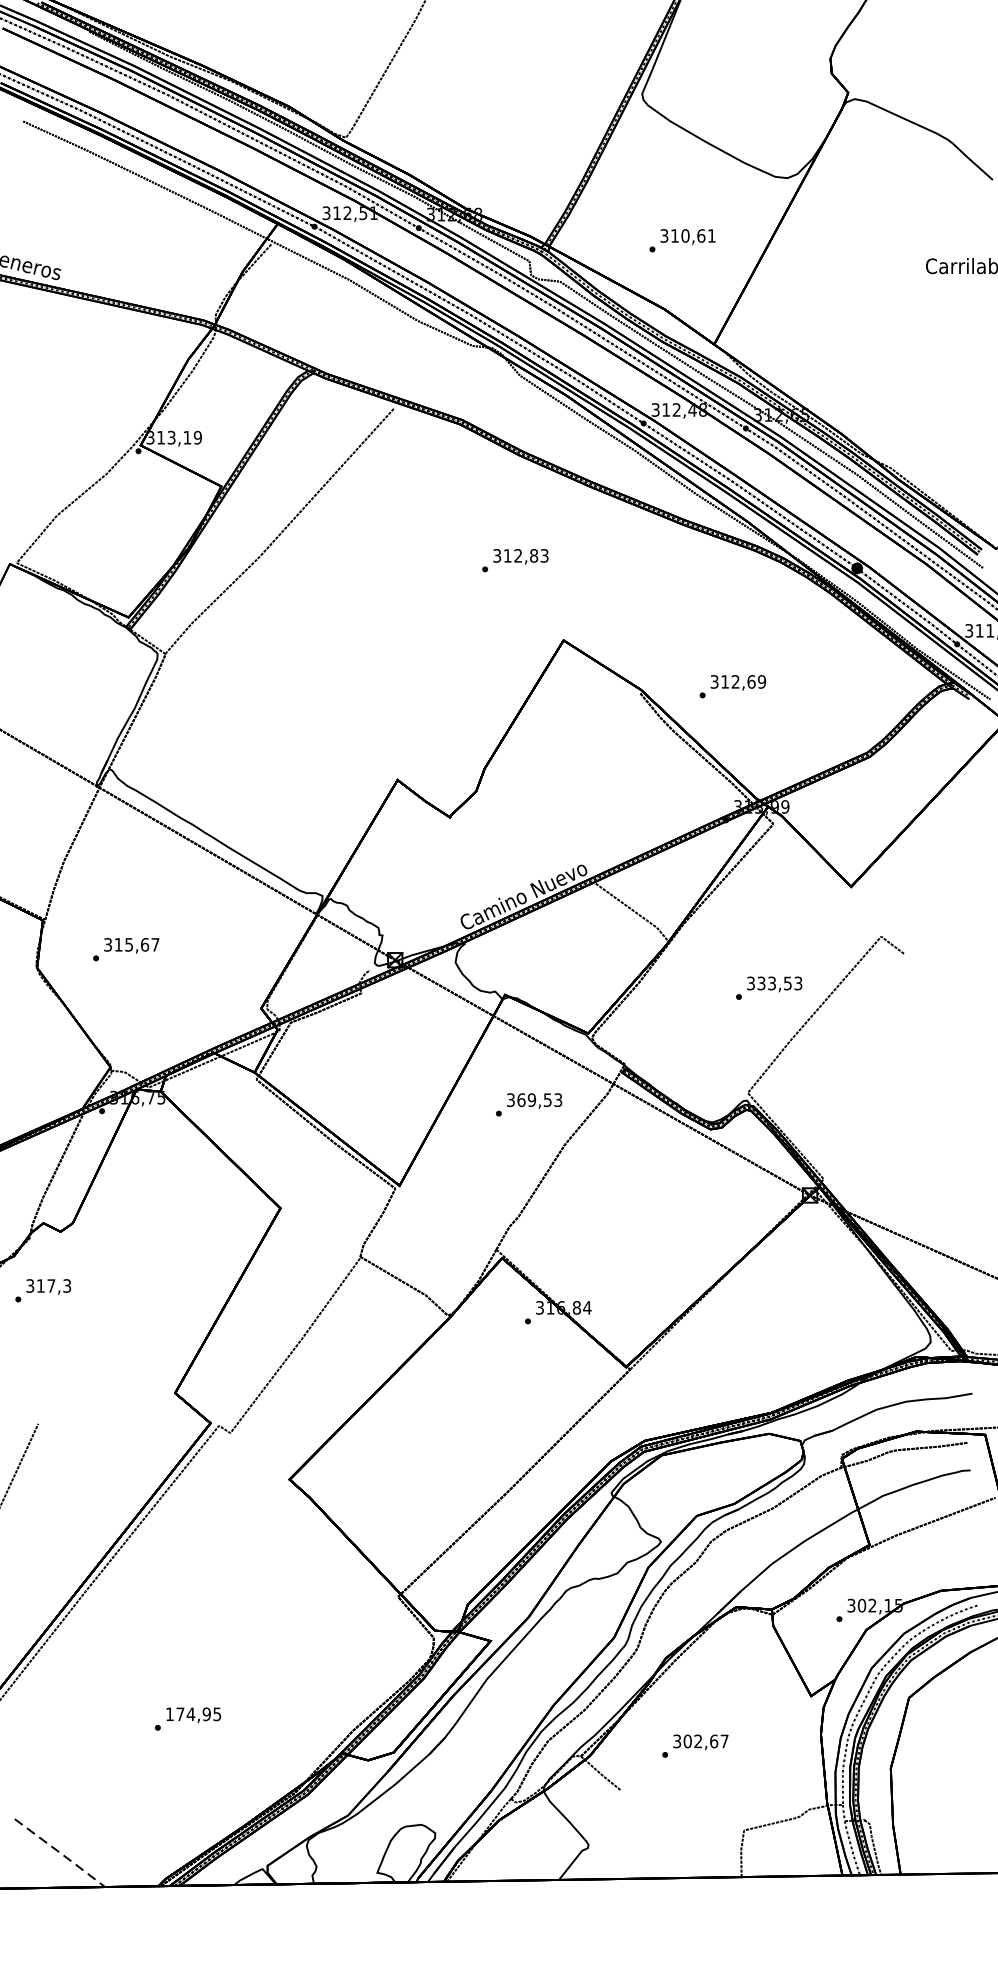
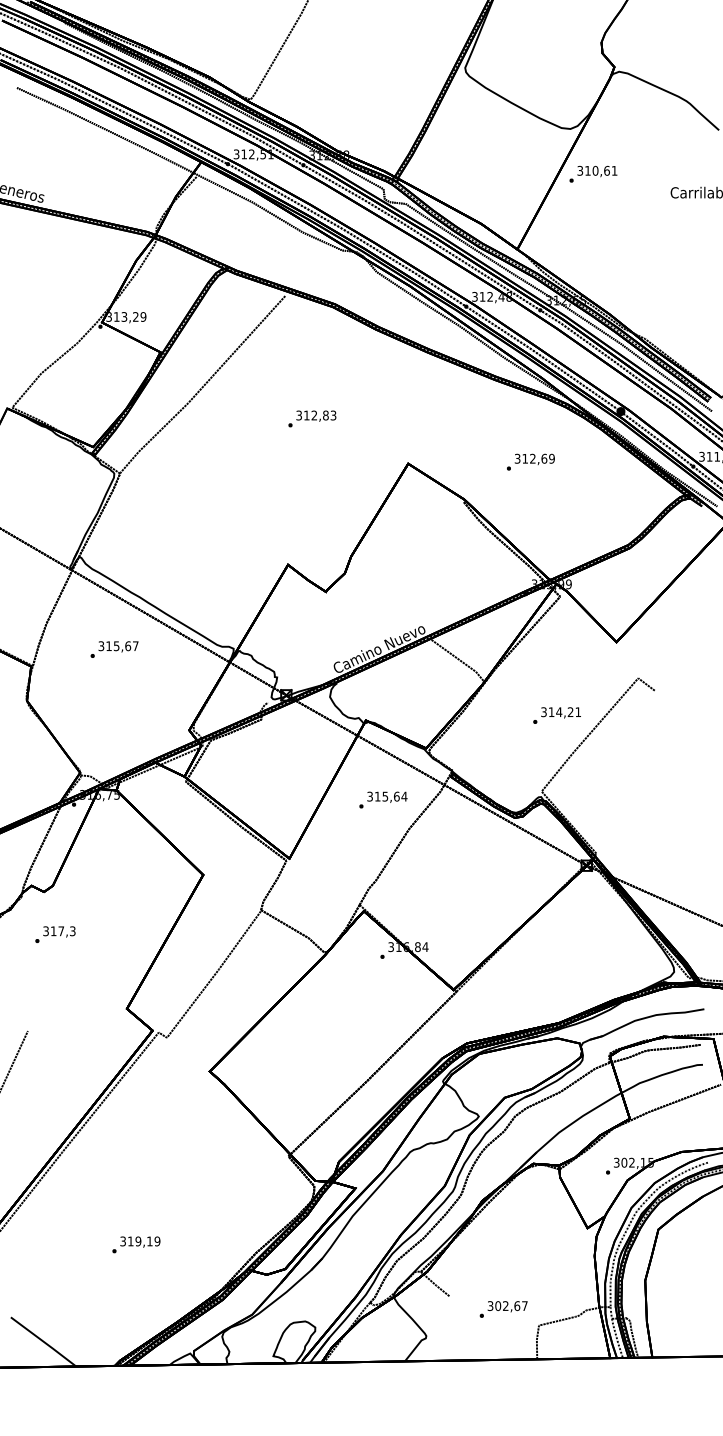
text: (682, 239) -> (593, 173), moved
text: (186, 437) -> (135, 316), 313,19 -> 313,29
text: (515, 559) -> (312, 418), moved
text: (732, 685) -> (530, 461), moved
text: (126, 949) -> (114, 649), moved
text: (779, 983) -> (564, 712), 333,53 -> 314,21
text: (539, 1099) -> (390, 796), 369,53 -> 315,64
text: (43, 1290) -> (55, 934), moved
text: (193, 1714) -> (140, 1241), 174,95 -> 319,19
text: (695, 1746) -> (503, 1309), moved
line: (61, 1853) -> (44, 1342), dashed -> solid

